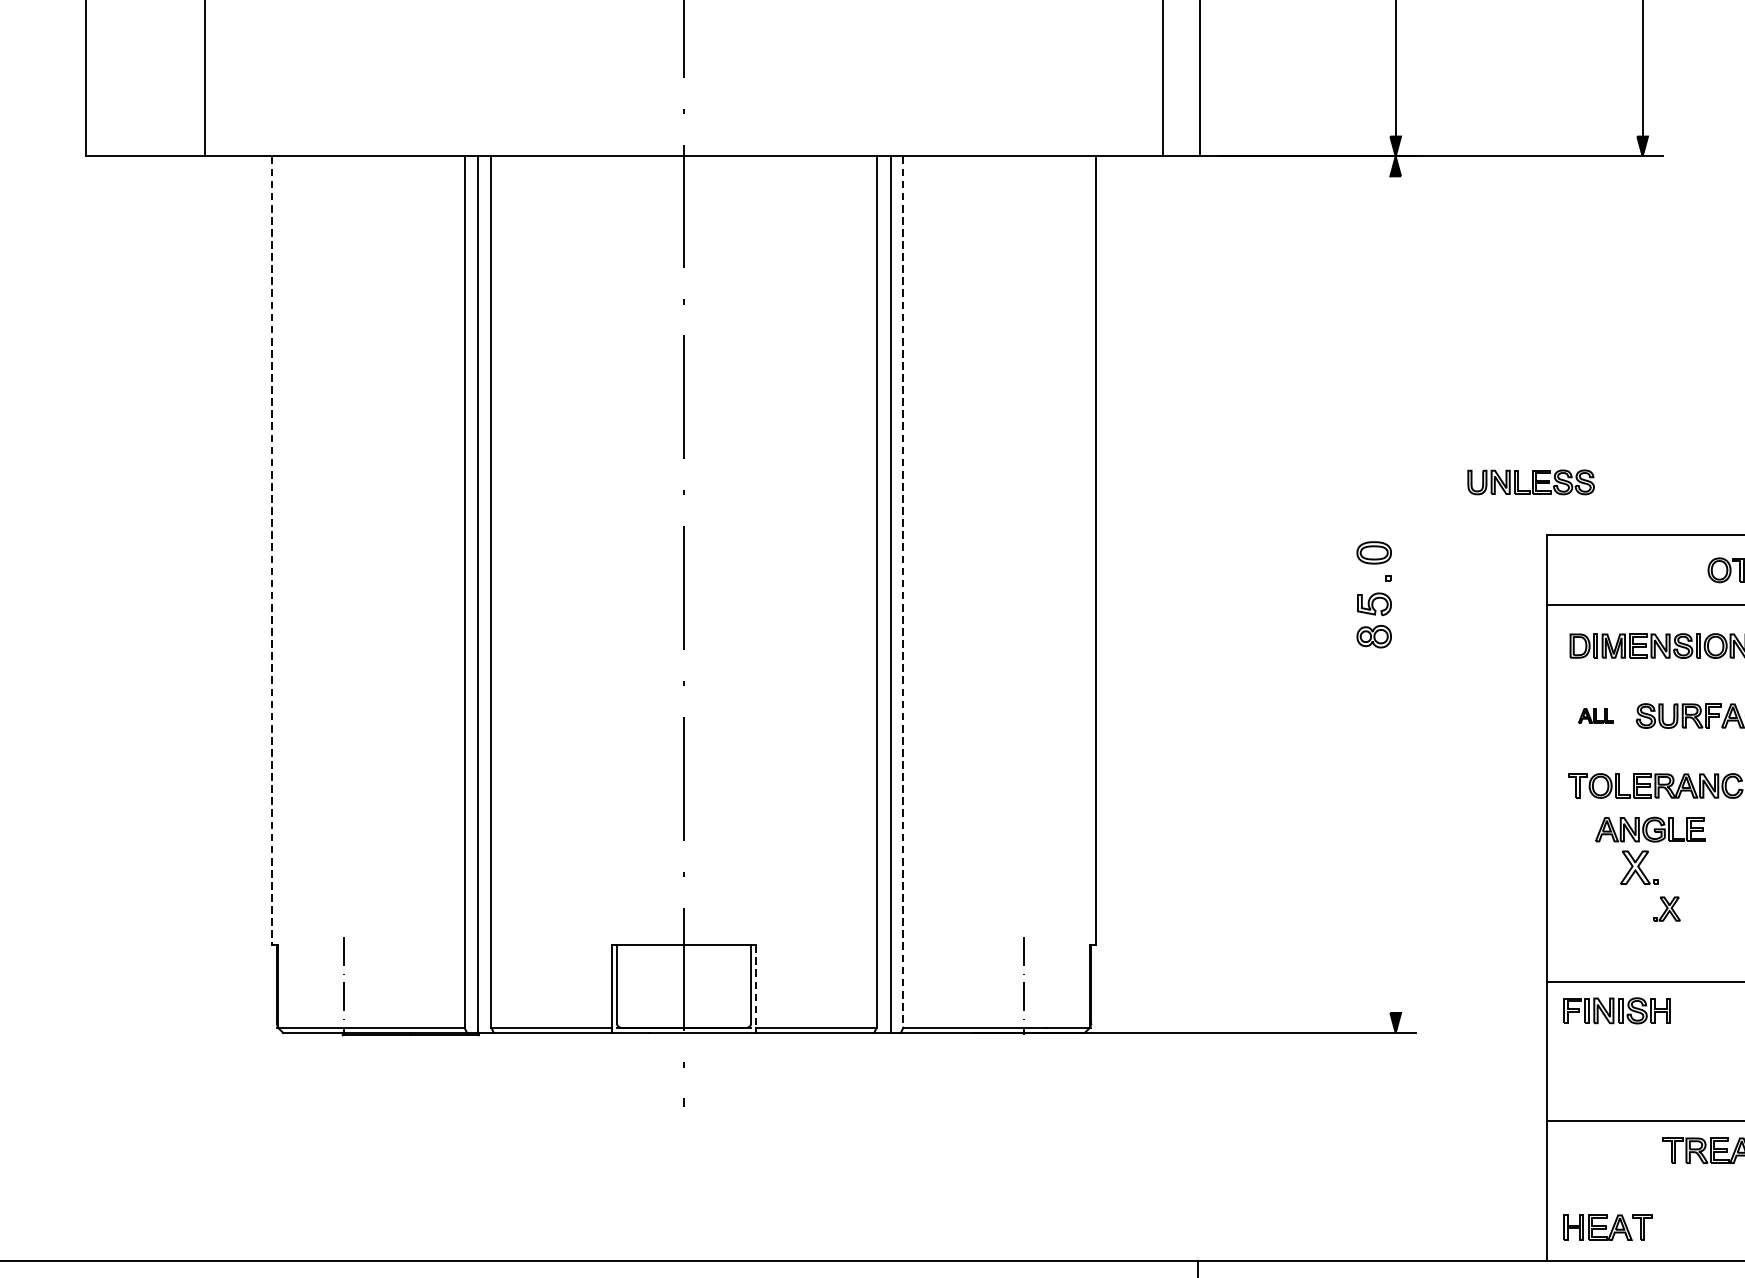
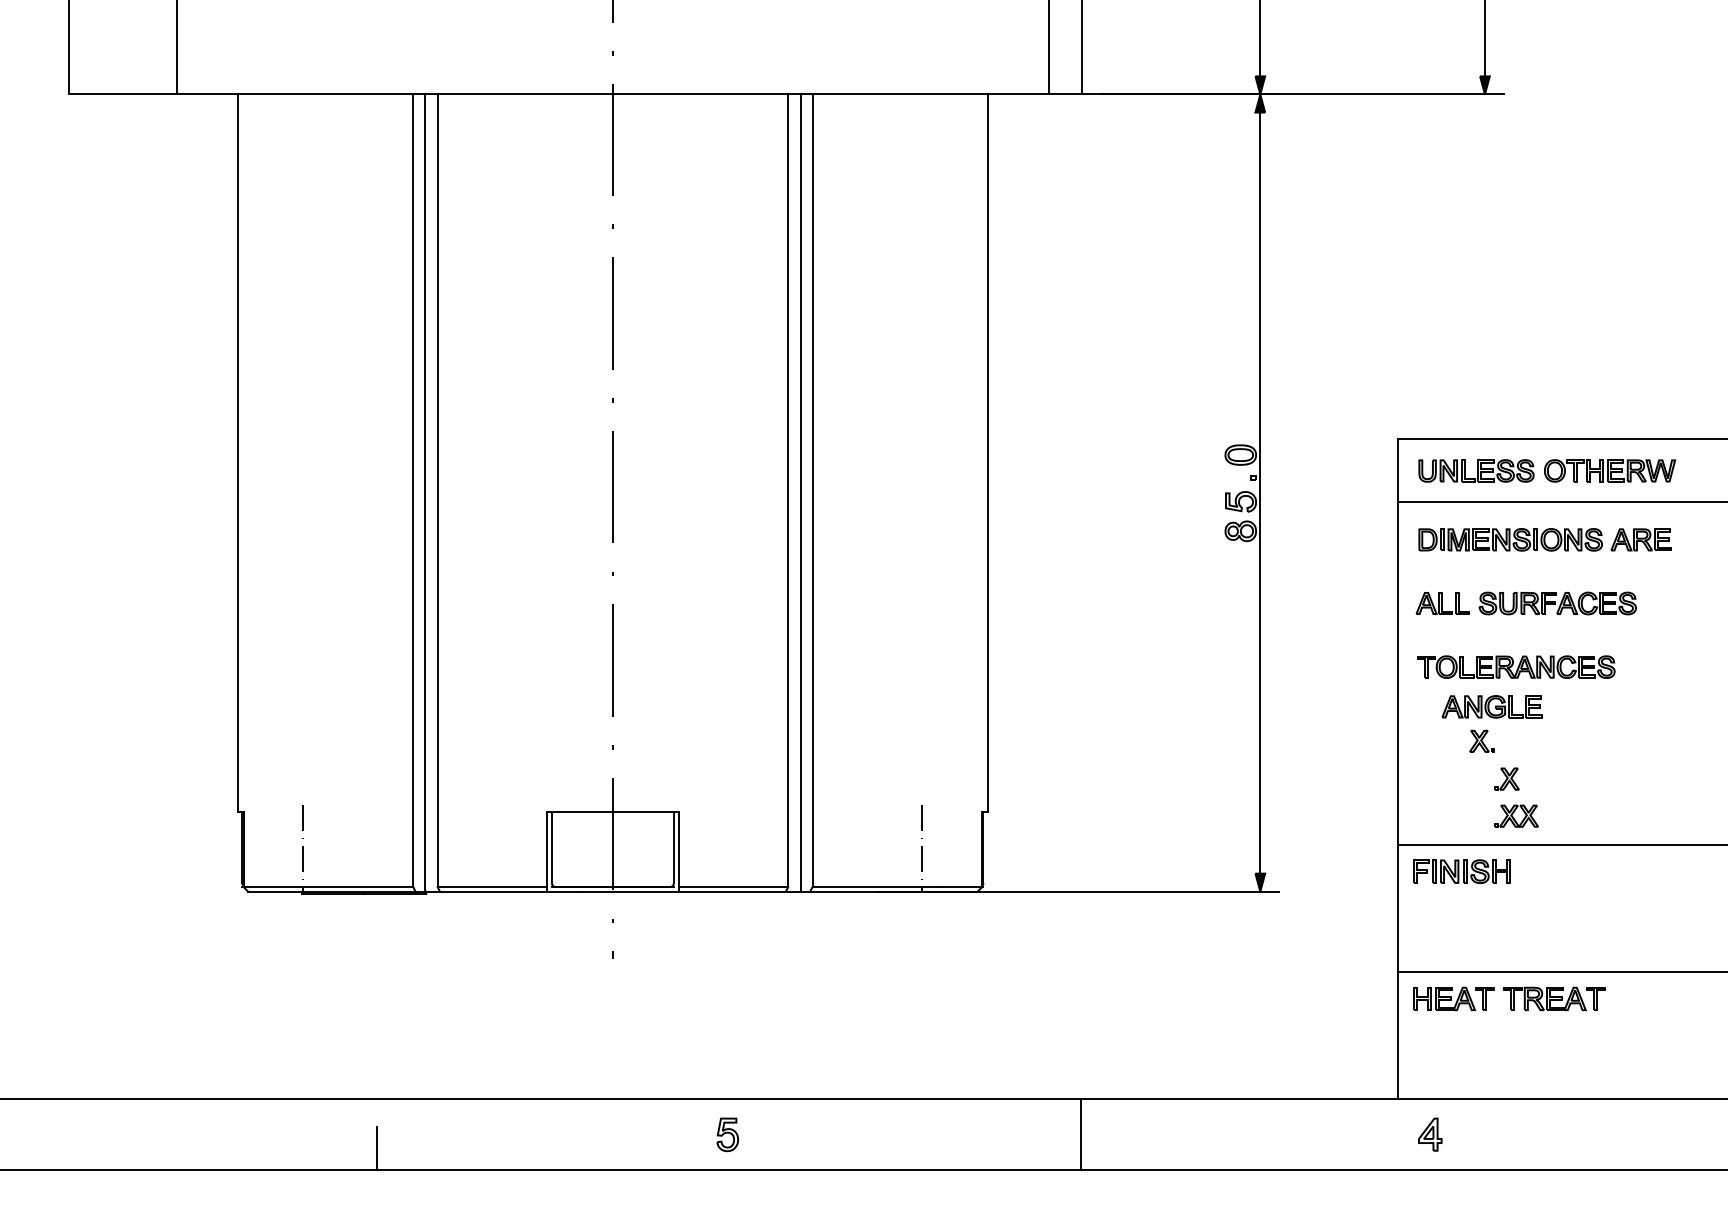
part: (1531, 481) -> (1476, 470), moved
line: (271, 551) -> (237, 453), dashed -> solid
line: (903, 592) -> (812, 491), dashed -> solid
line: (1395, 594) -> (1260, 492), added
part: (1595, 716) -> (1442, 603), size x1.67
part: (1638, 866) -> (1481, 740), size x0.71
part: (1677, 949) -> (1516, 815), added
line: (756, 986) -> (678, 849), dashed -> solid
part: (1608, 1227) -> (1453, 998), moved

